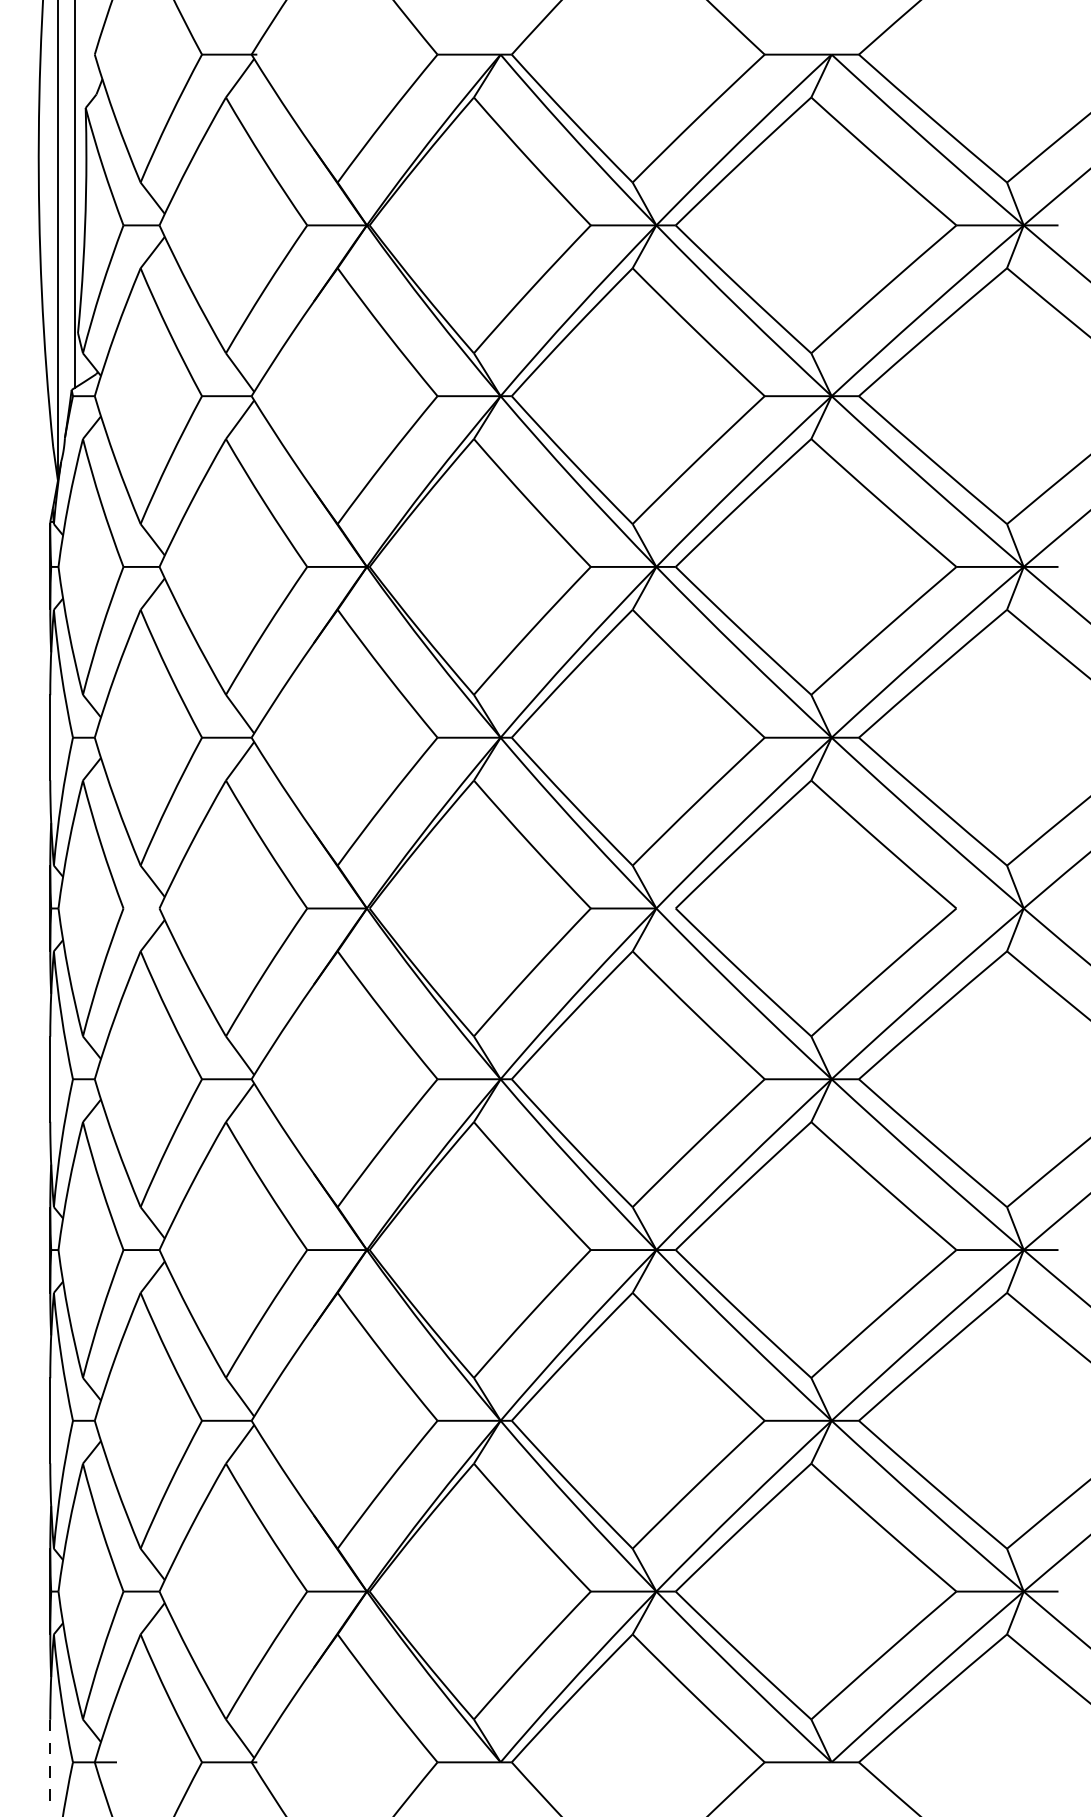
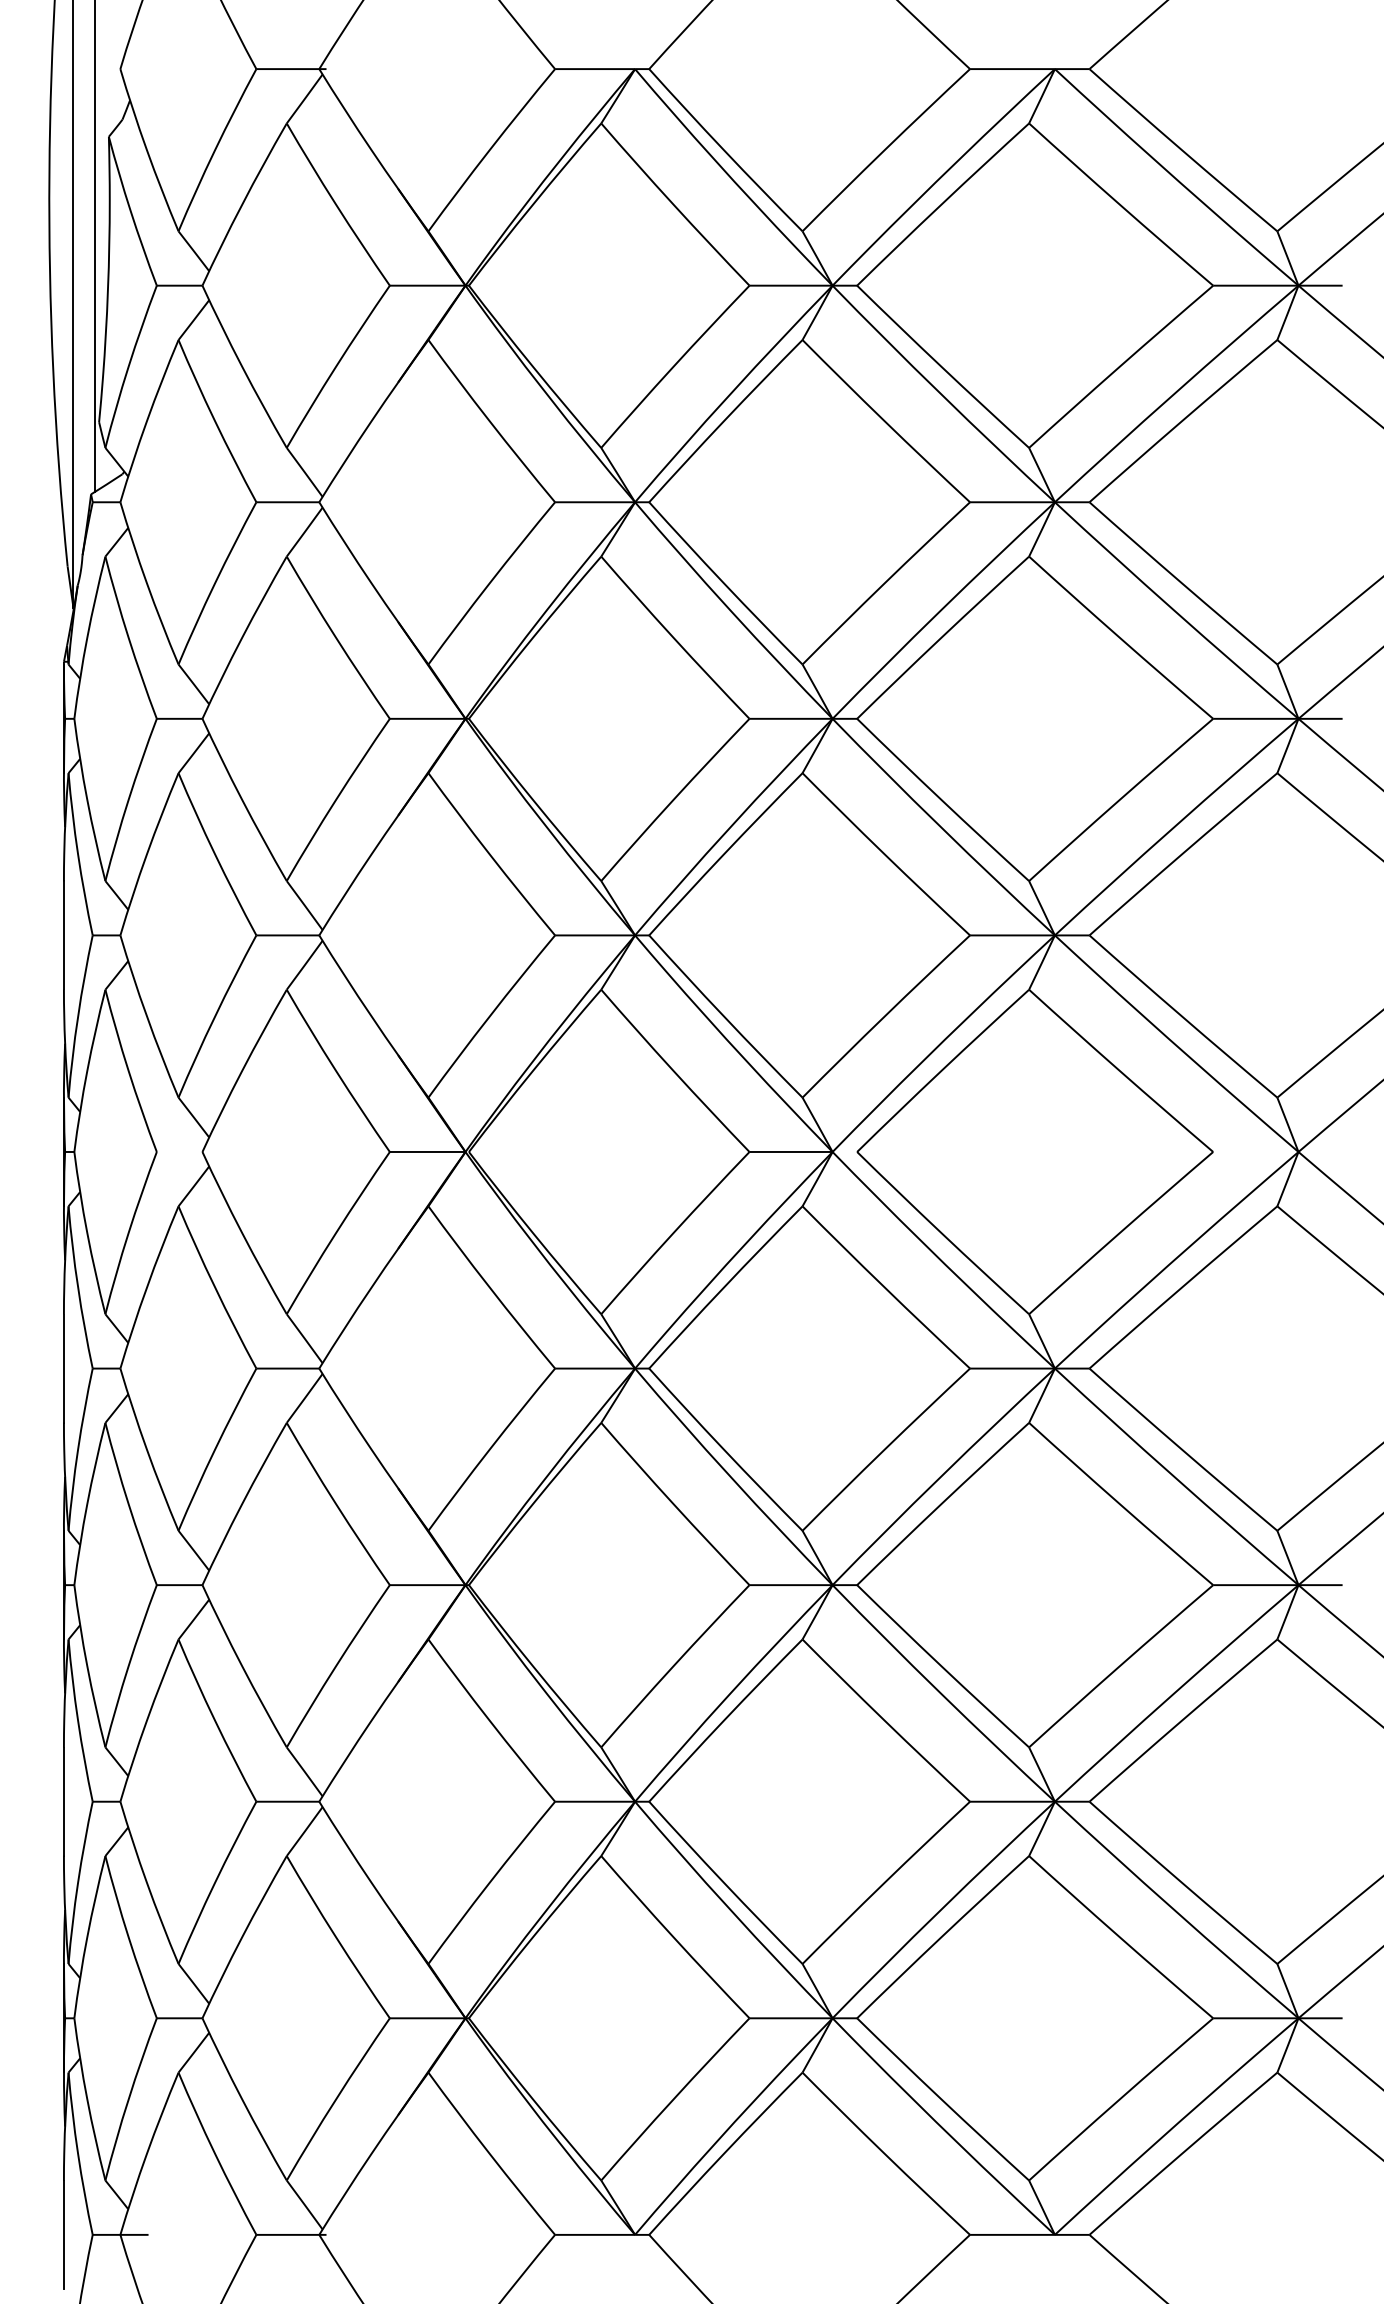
line: (49, 1762) -> (63, 2234), dashed -> solid

